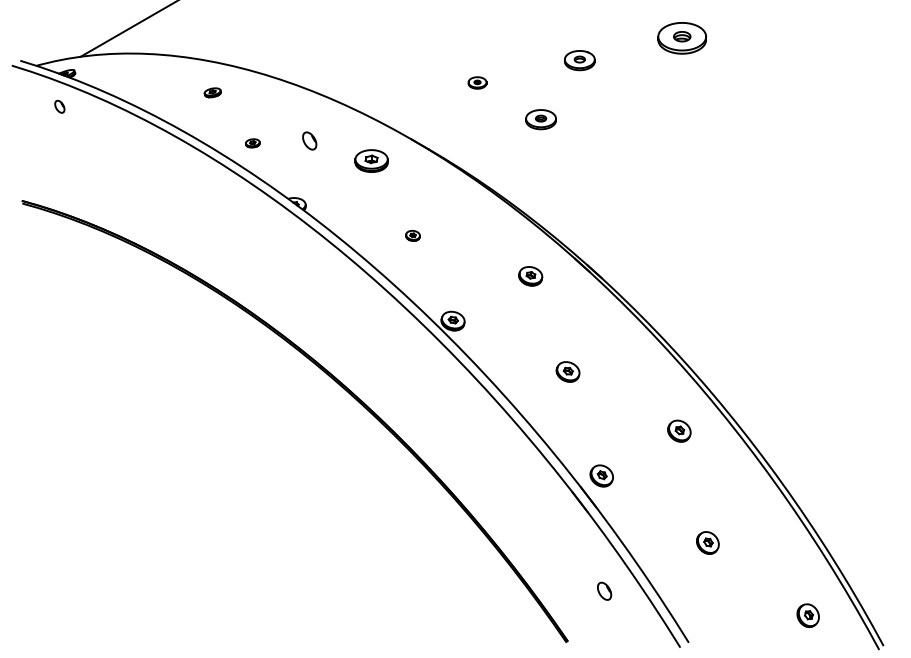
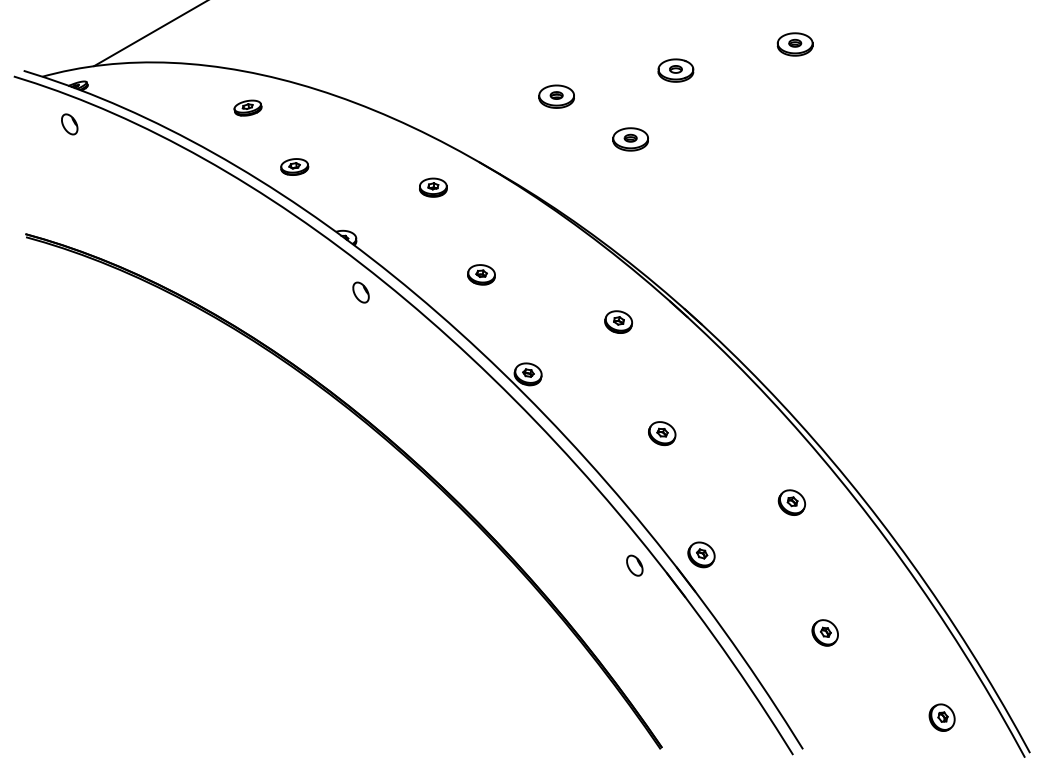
part: (681, 37) -> (794, 43), size x0.62
part: (477, 82) -> (556, 96), size x1.67
part: (212, 92) -> (247, 107), size x1.43
part: (59, 106) -> (69, 124), size x1.43
part: (309, 140) -> (360, 291), moved
part: (252, 143) -> (294, 167), size x1.67
part: (371, 160) -> (433, 187), size x0.71
part: (412, 235) -> (480, 274), size x1.67
part: (604, 590) -> (634, 564), moved

